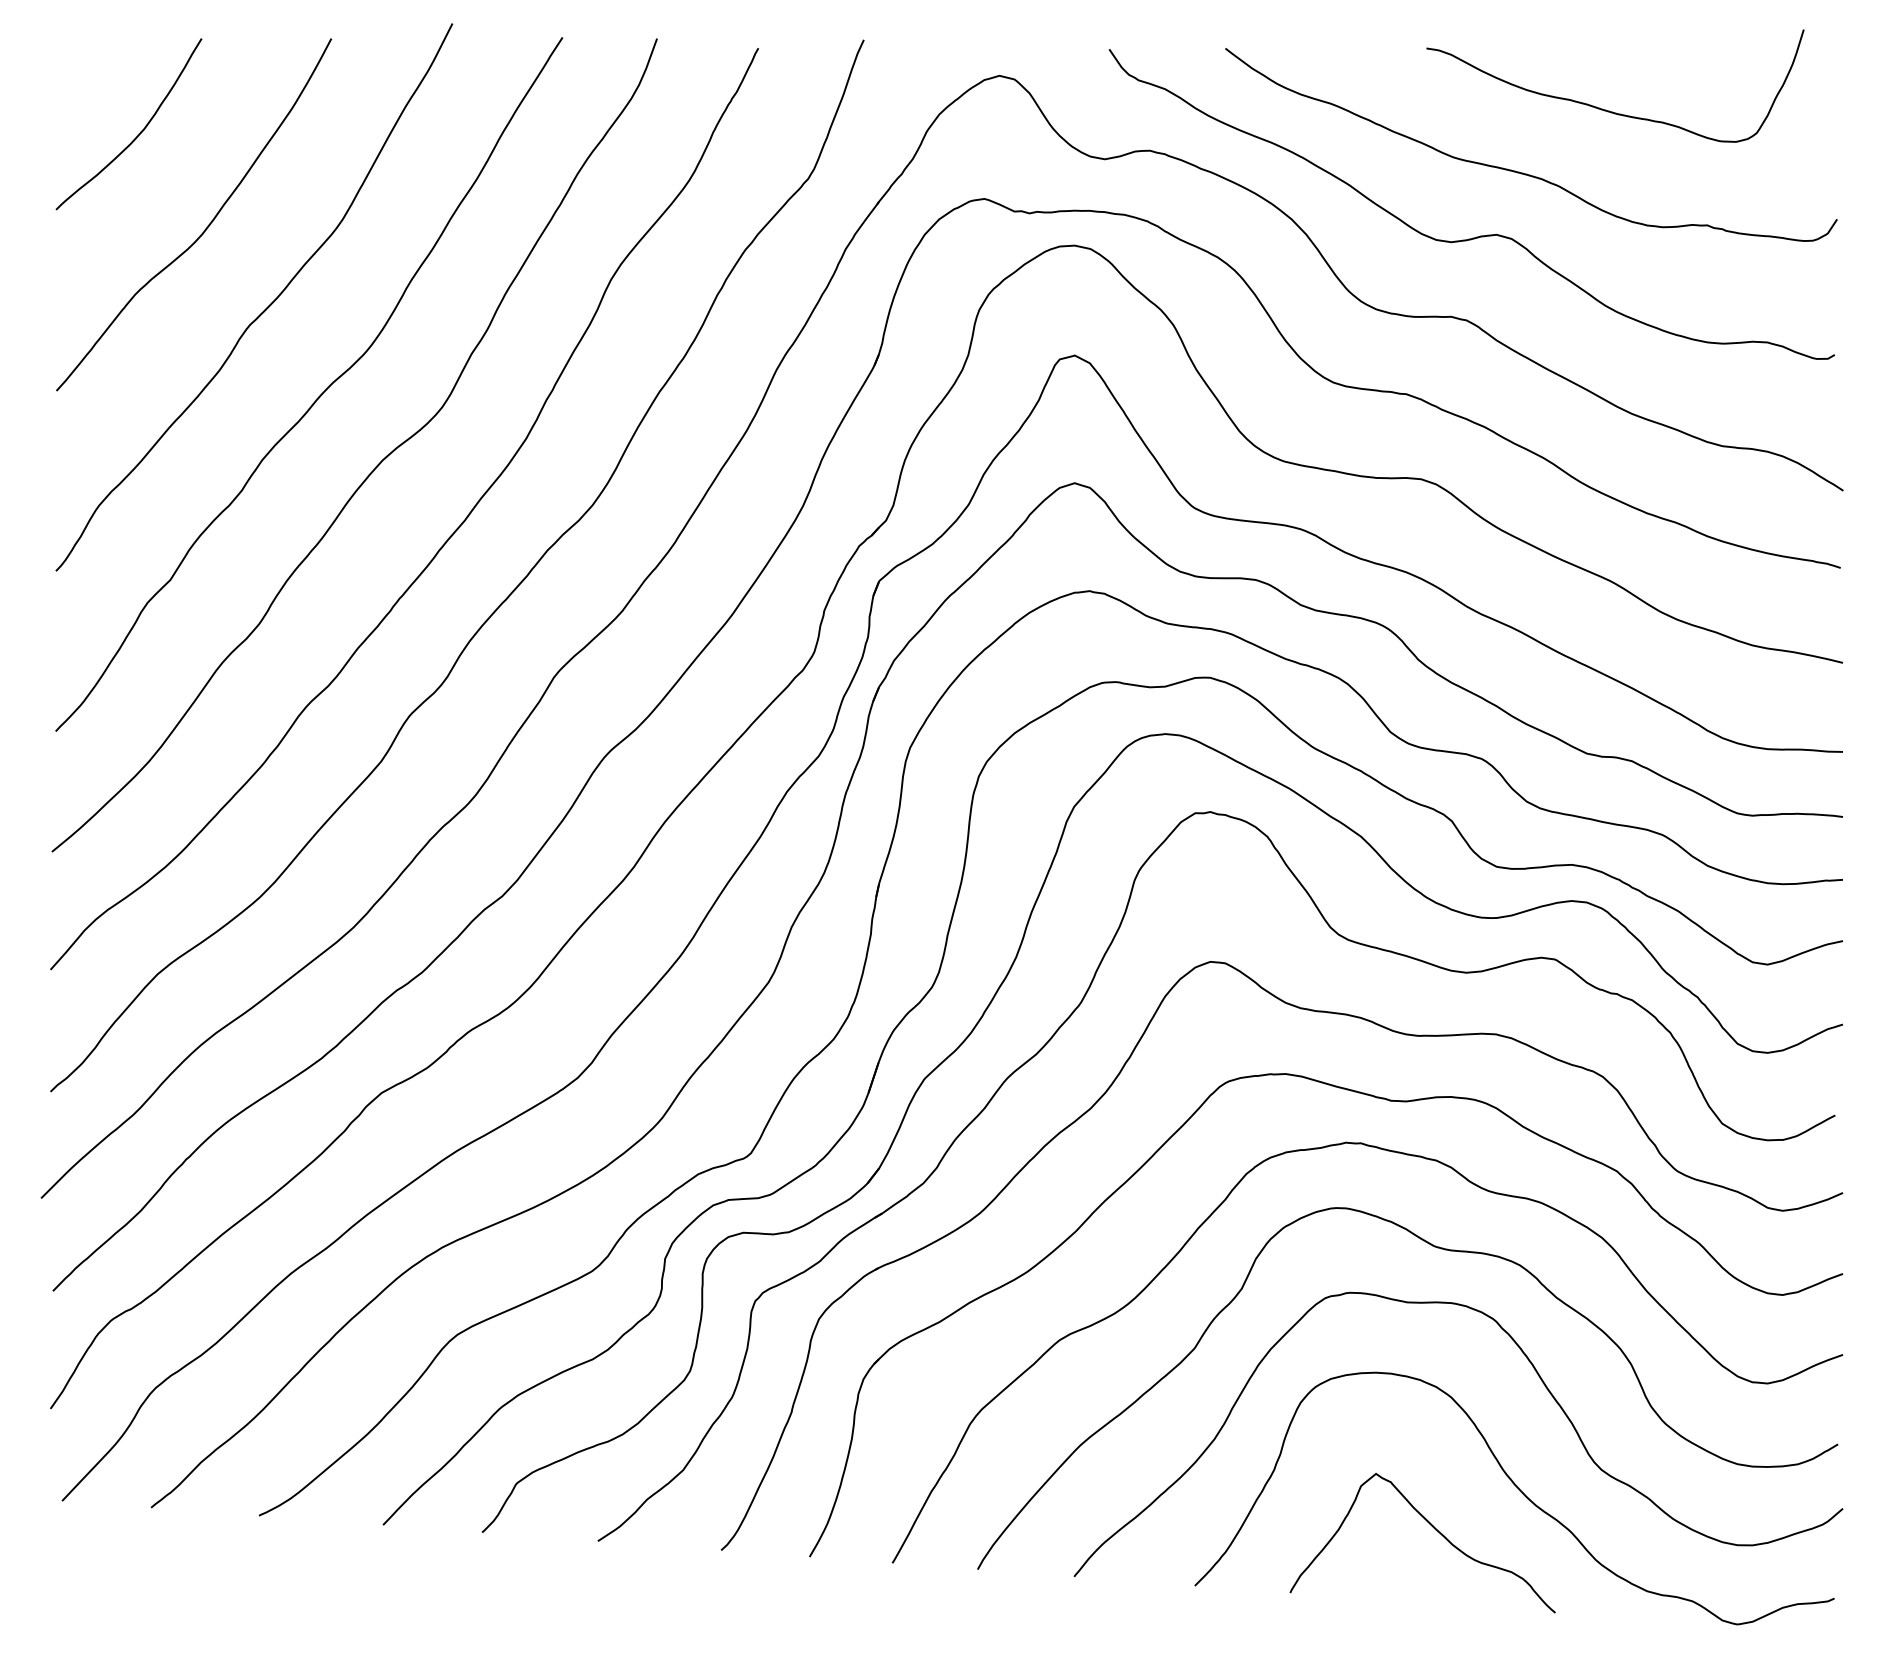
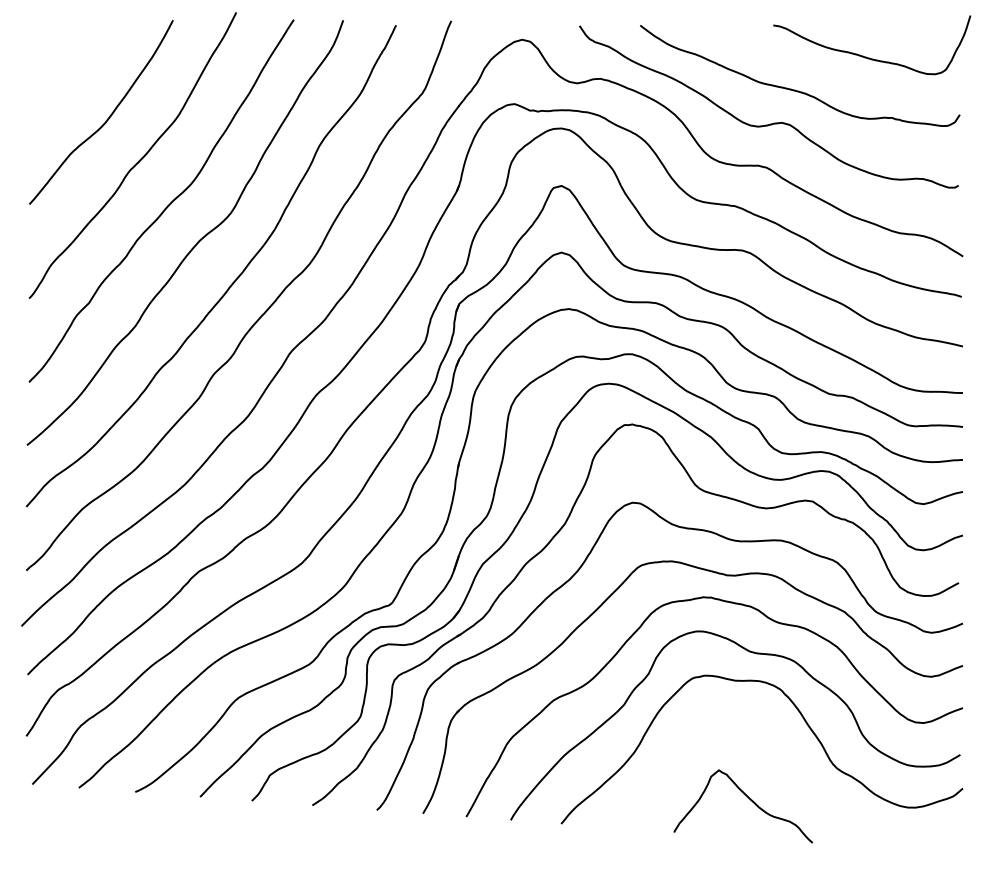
curve: (1610, 109) -> (869, 57), moved
curve: (136, 134) -> (71, 70), removed
curve: (1518, 1491) -> (793, 779), removed

